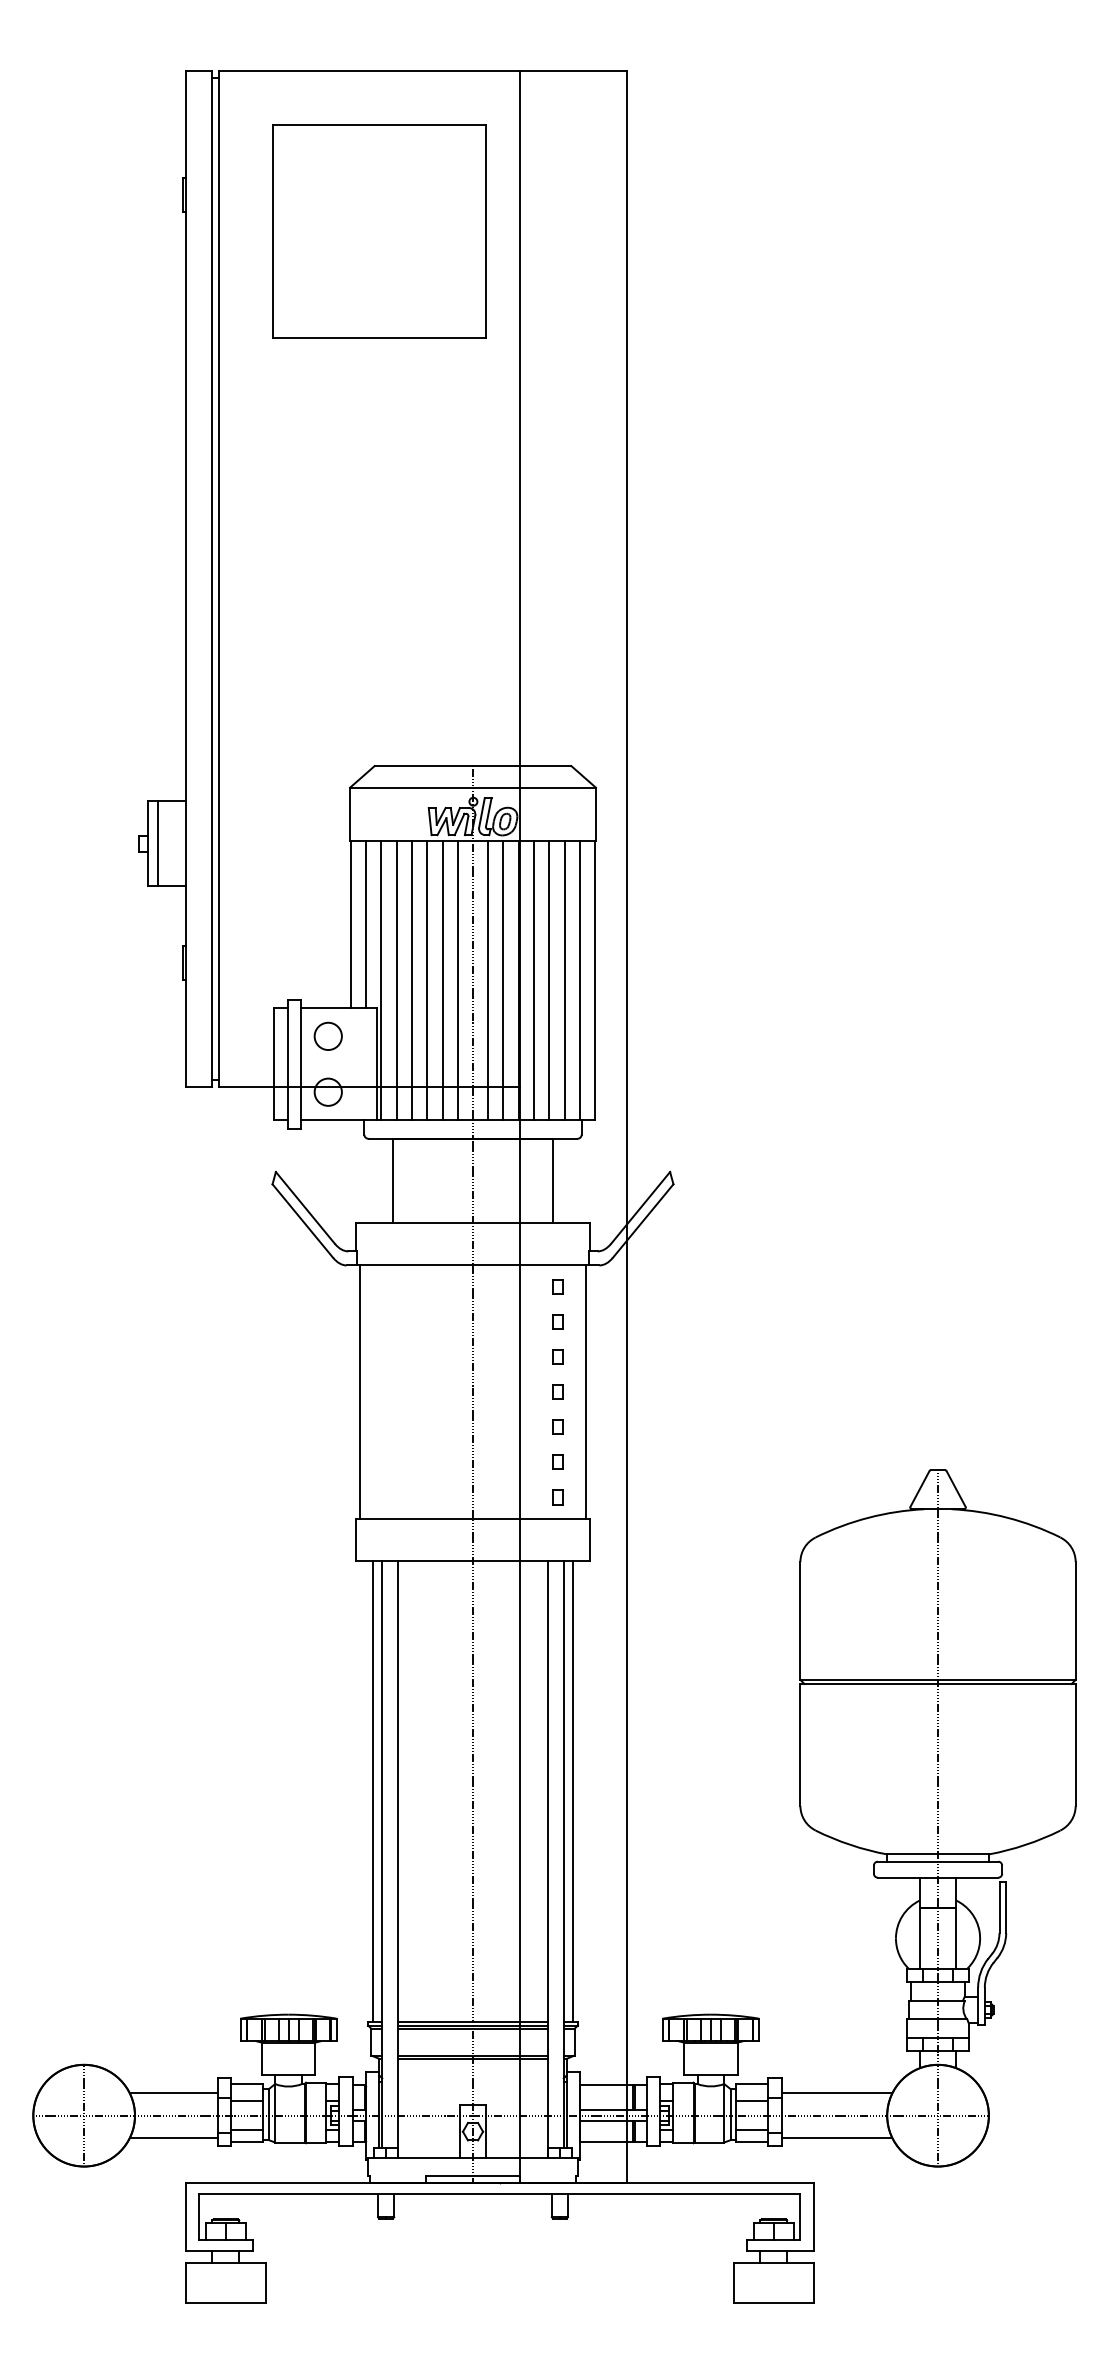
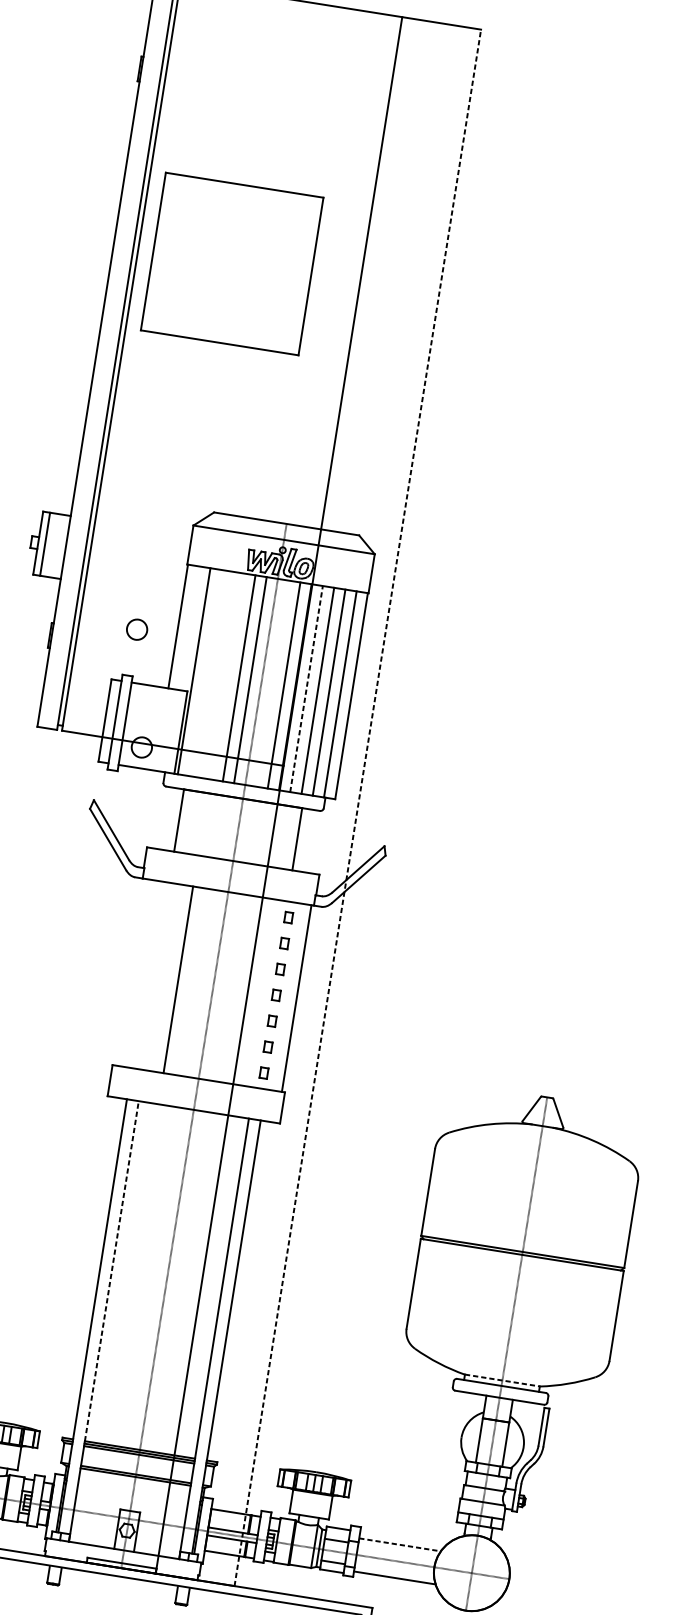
part: (379, 231) -> (232, 263), moved
line: (366, 924) -> (189, 628), removed
line: (396, 980) -> (205, 673), removed
line: (412, 980) -> (217, 674), removed
line: (427, 980) -> (228, 676), removed
line: (488, 980) -> (273, 683), removed
line: (533, 980) -> (306, 689), solid -> dashed
circle: (327, 1035) -> (136, 628), moved
line: (626, 1126) -> (357, 807), solid -> dashed
line: (360, 1391) -> (178, 979), moved
line: (372, 1791) -> (92, 1268), removed
line: (398, 1791) -> (111, 1271), solid -> dashed
line: (573, 1791) -> (241, 1291), removed
line: (938, 1854) -> (502, 1380), solid -> dashed
line: (837, 2093) -> (400, 1545), solid -> dashed

